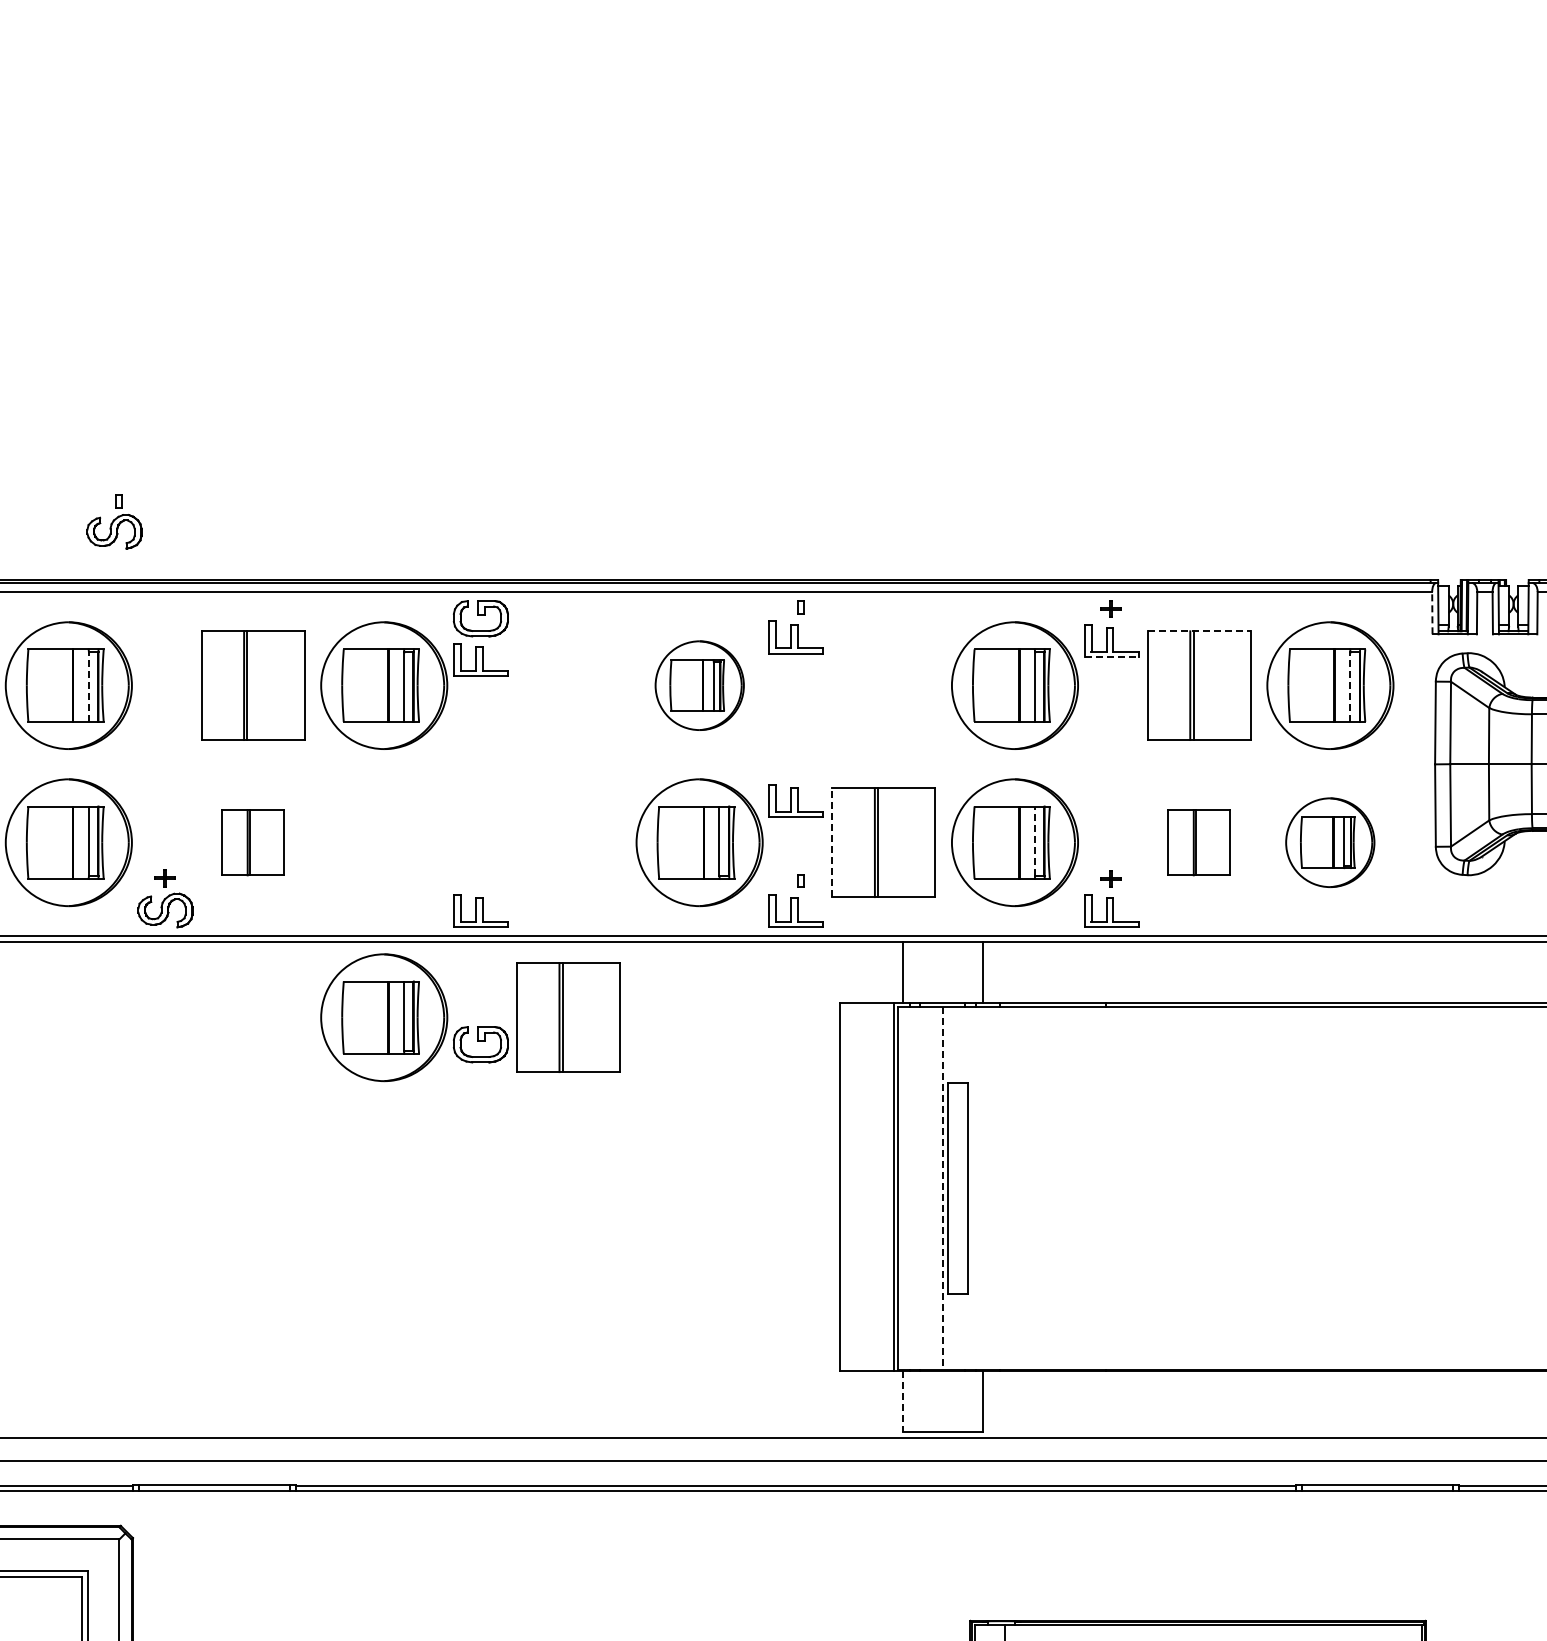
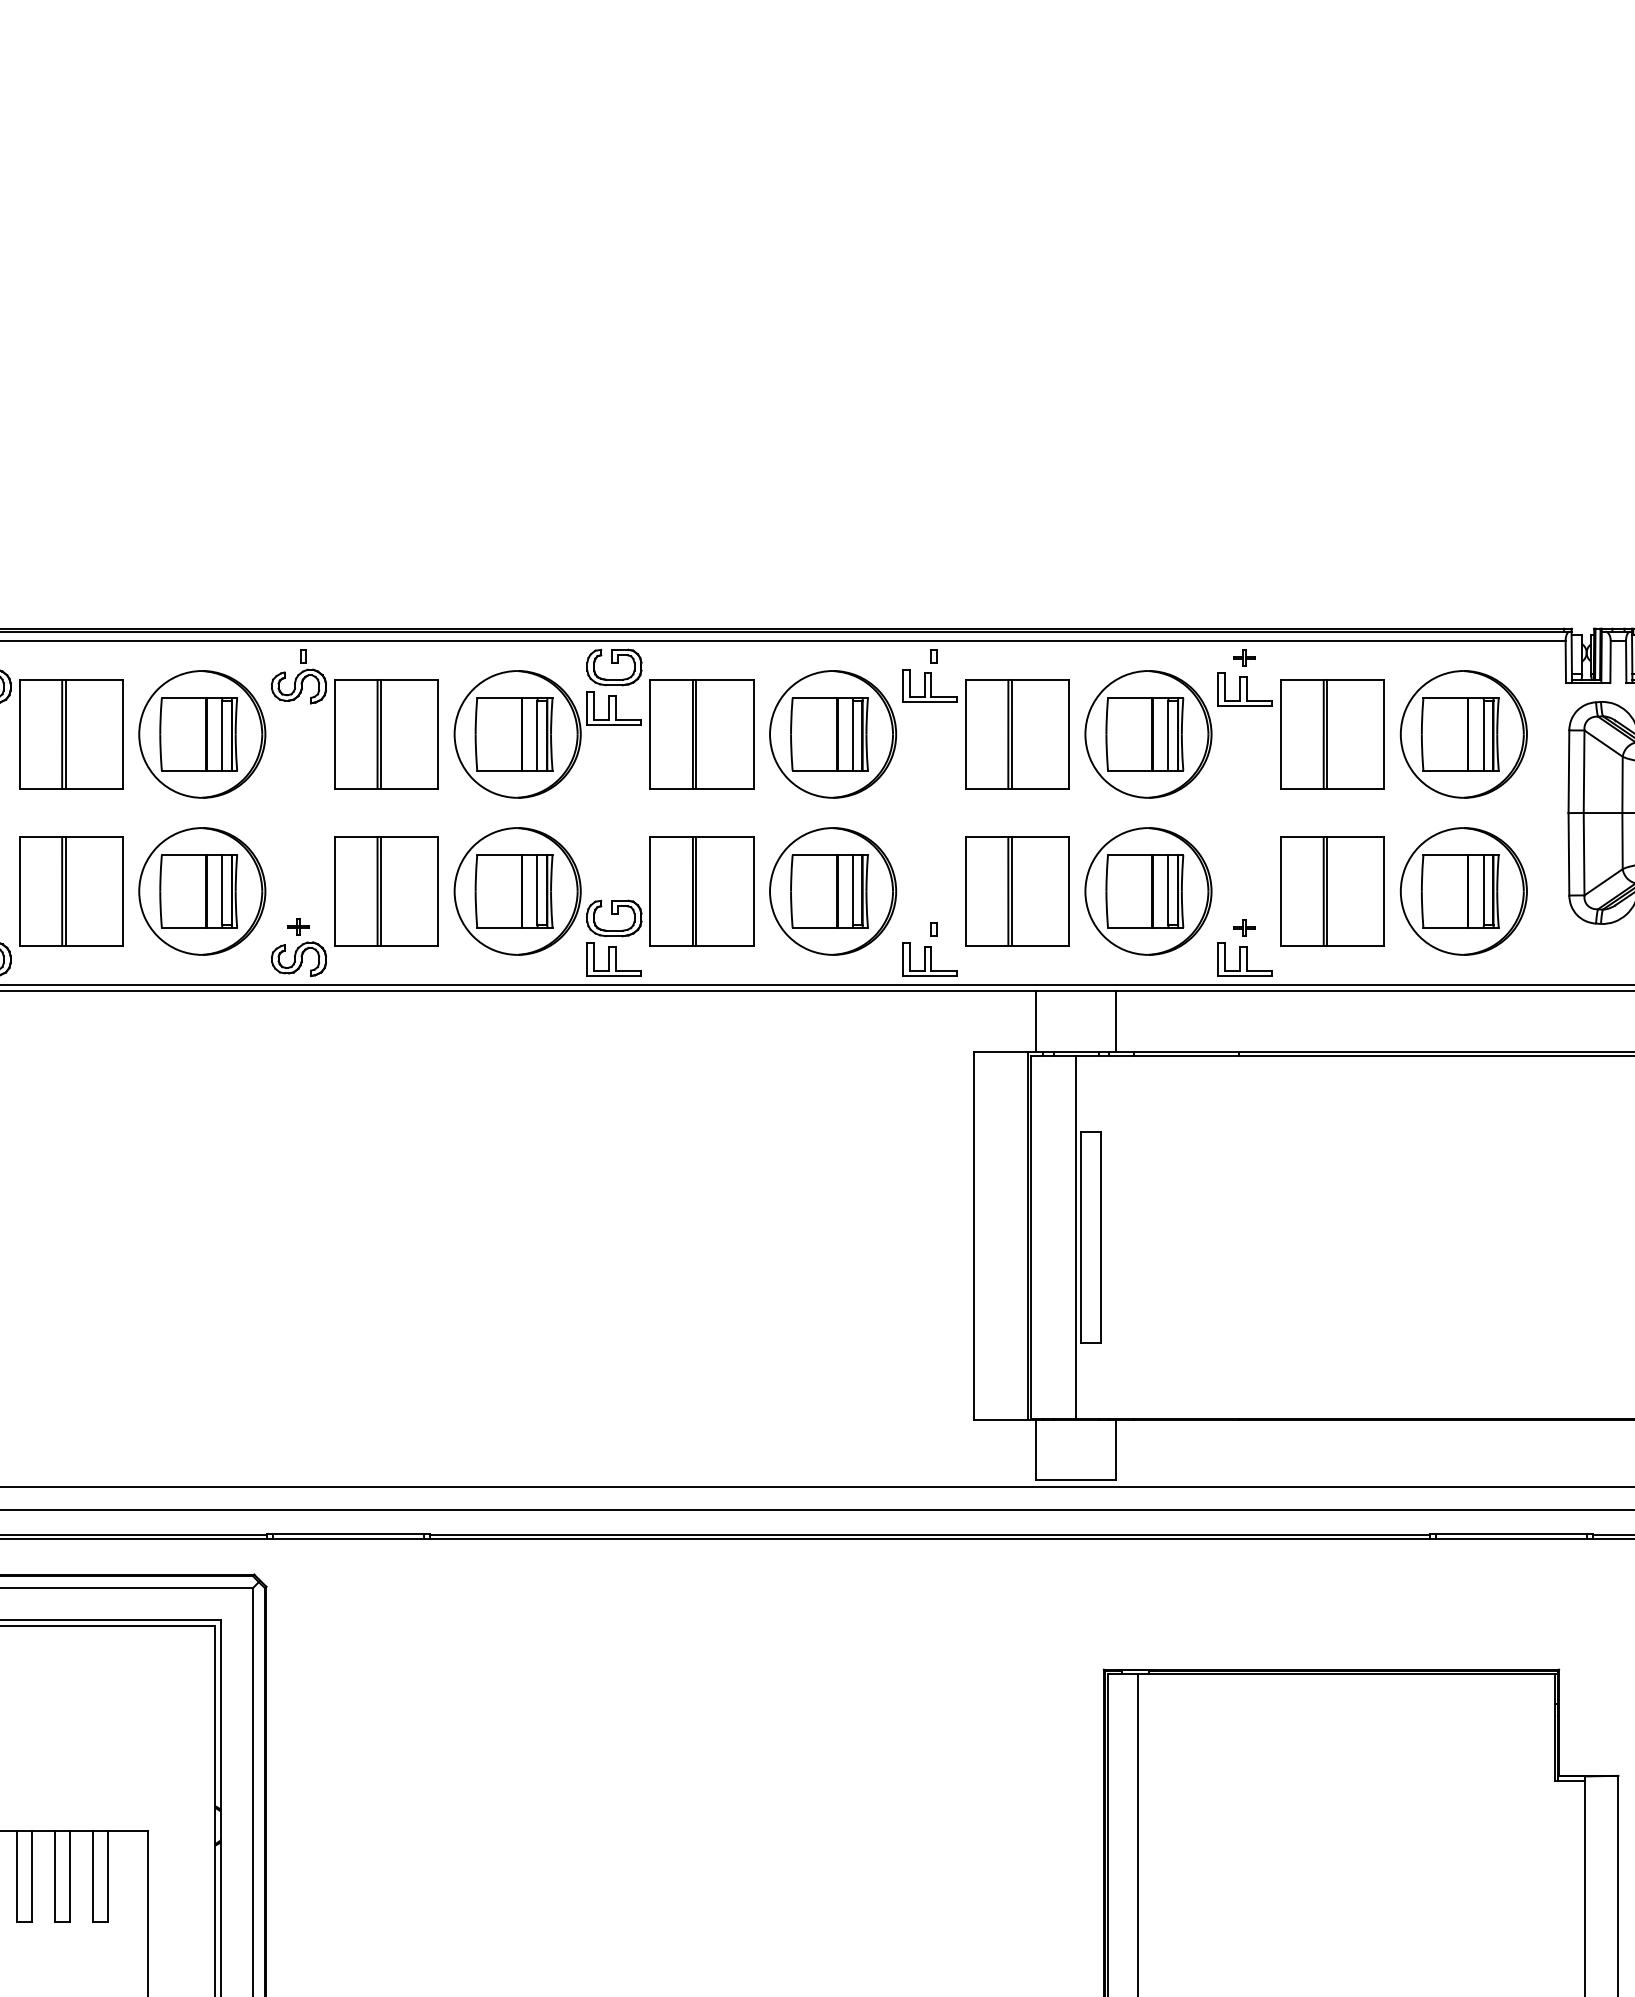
part: (114, 521) -> (298, 676), moved
line: (1432, 612) -> (1565, 661), dashed -> solid
line: (1199, 631) -> (1332, 680), dashed -> solid
line: (1112, 657) -> (1245, 706), dashed -> solid
part: (568, 685) -> (701, 734), added
part: (700, 685) -> (833, 734), size x1.43
part: (884, 685) -> (1017, 734), added
line: (88, 686) -> (221, 735), dashed -> solid
line: (1350, 686) -> (1483, 735), dashed -> solid
part: (796, 800) -> (929, 849), removed
line: (1035, 840) -> (1168, 889), dashed -> solid
line: (832, 841) -> (965, 890), dashed -> solid
part: (253, 842) -> (386, 891), size x1.67
part: (1199, 842) -> (1332, 891), size x1.67
part: (1330, 842) -> (1463, 891), size x1.43
part: (468, 1025) -> (601, 899), moved
line: (943, 1188) -> (1076, 1237), dashed -> solid
line: (903, 1401) -> (1036, 1450), dashed -> solid

